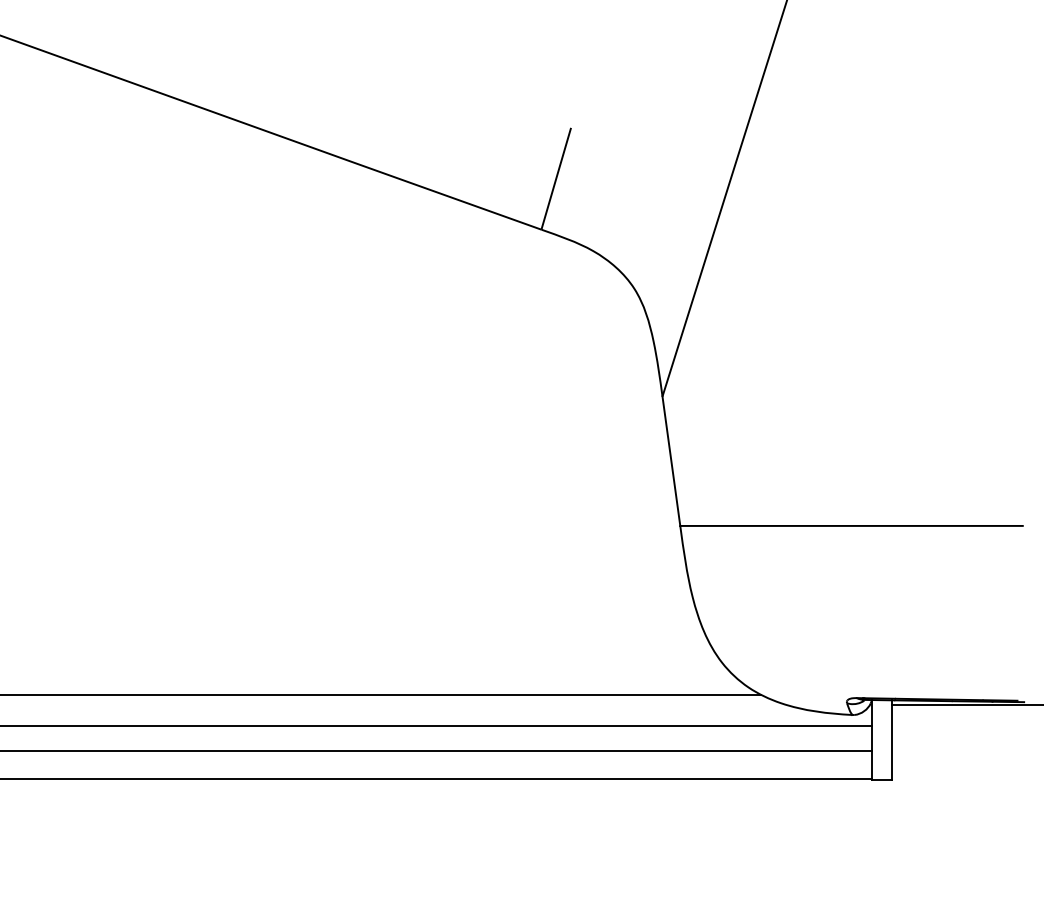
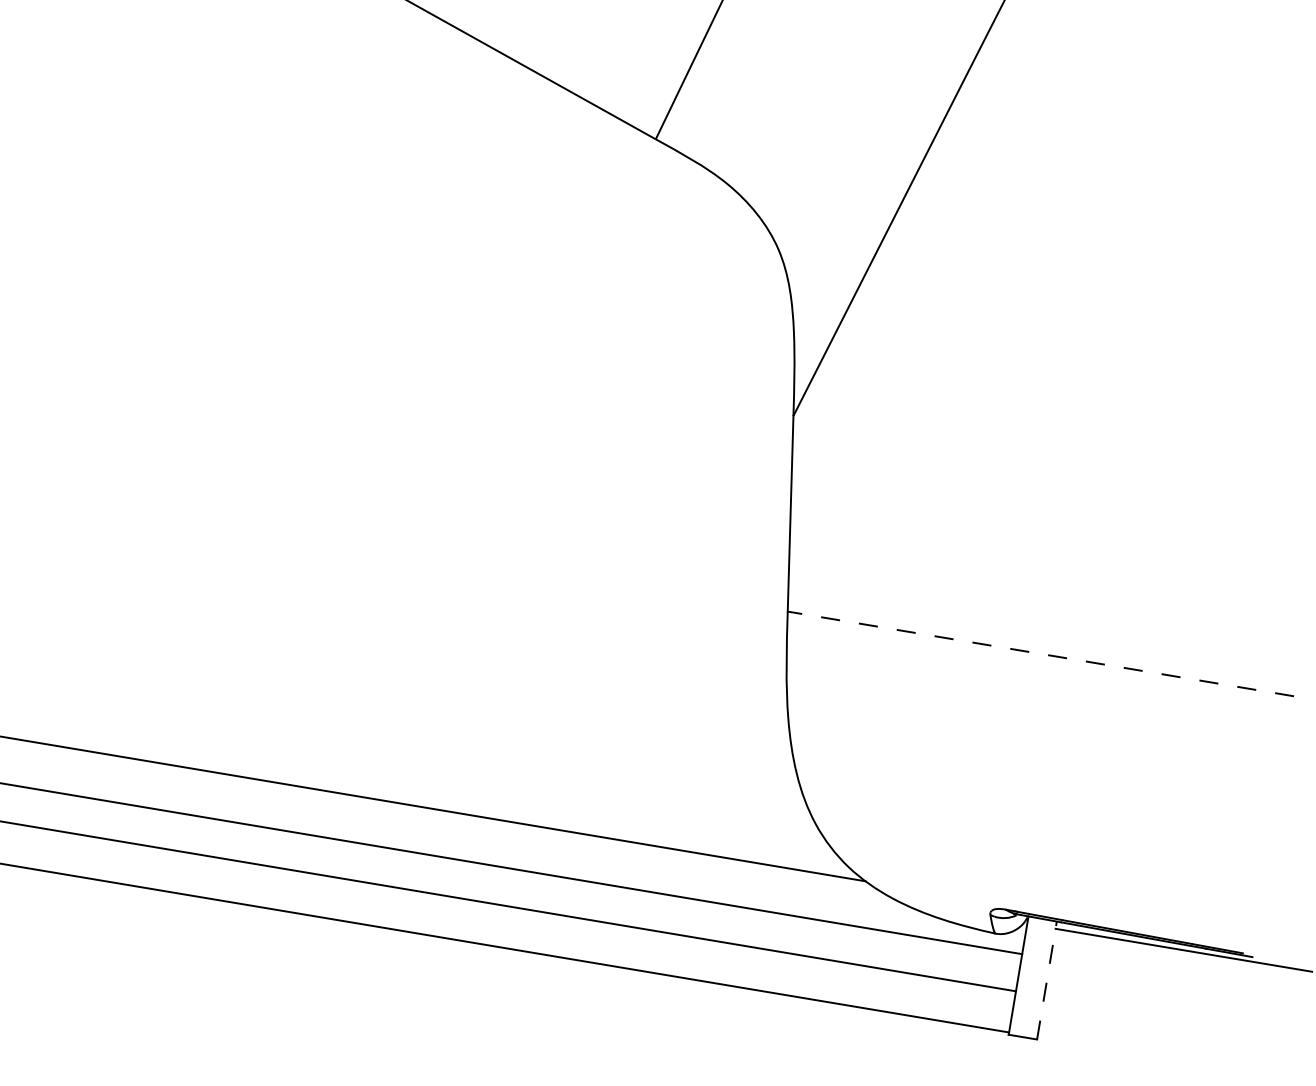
line: (851, 525) -> (1040, 653), solid -> dashed
line: (891, 740) -> (1046, 980), solid -> dashed

